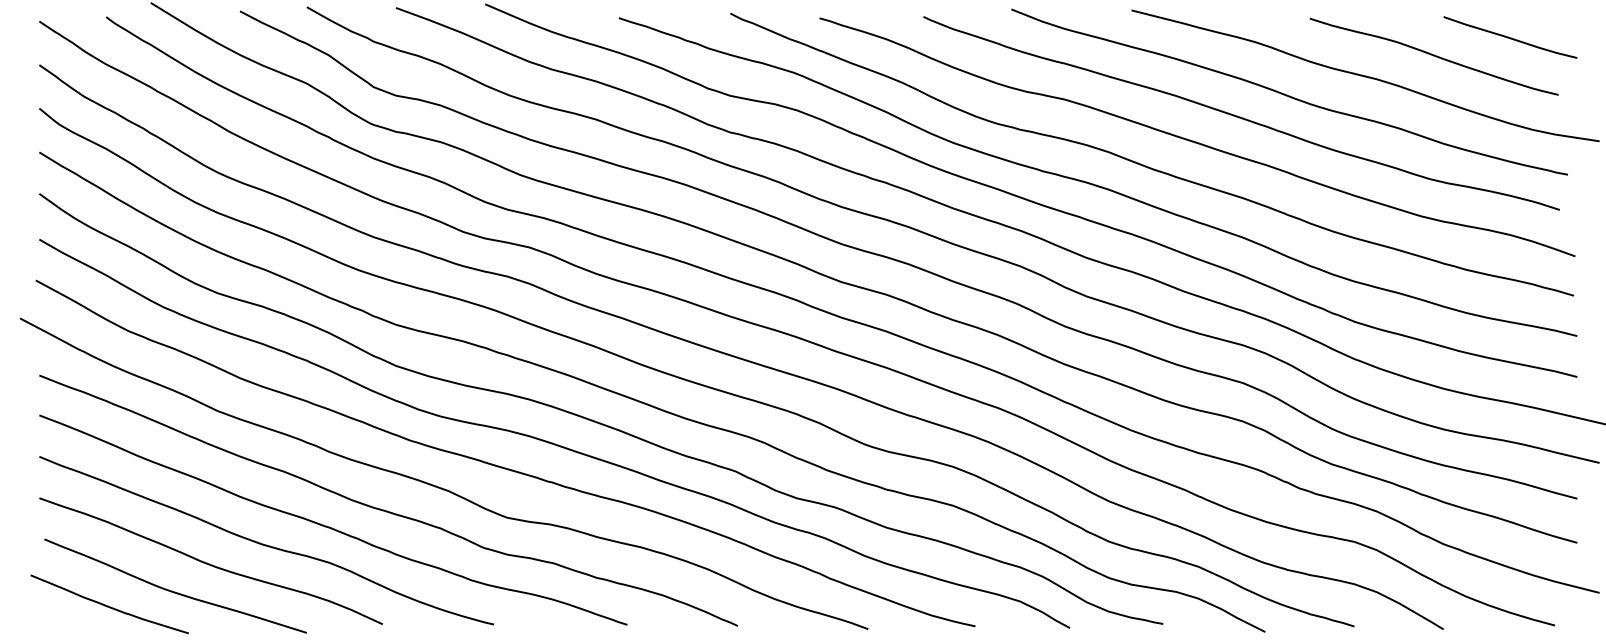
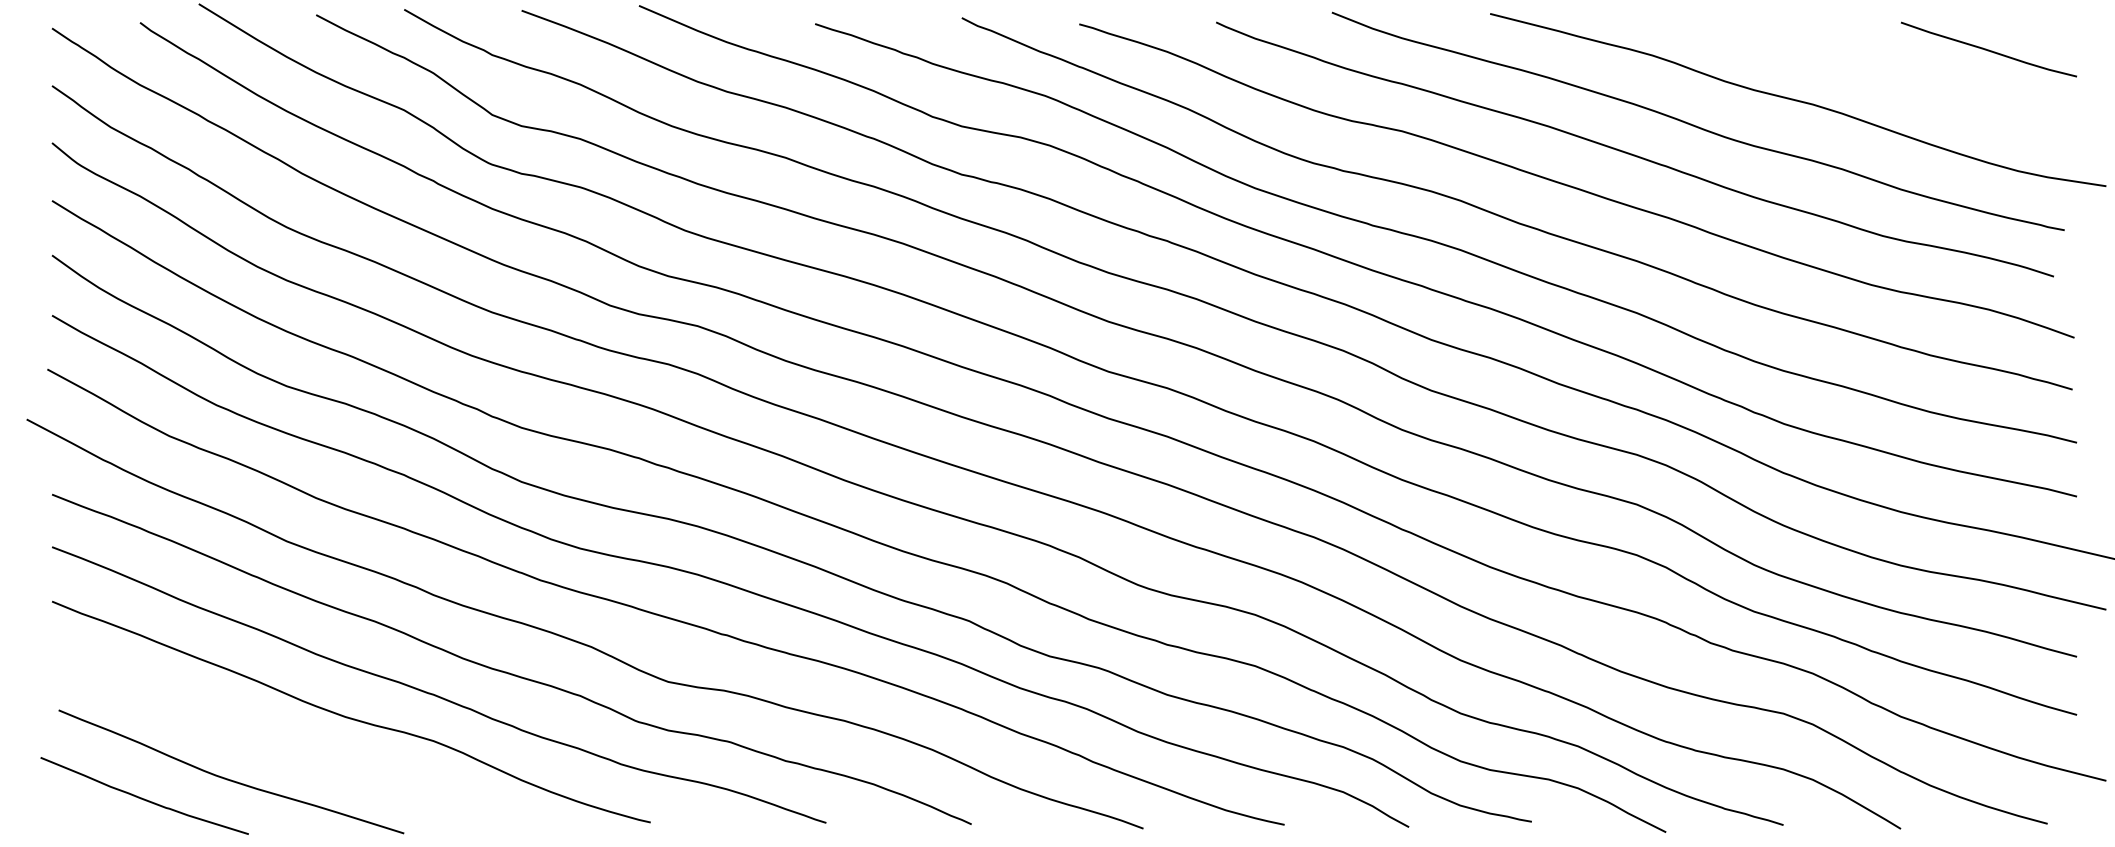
curve: (1434, 56) -> (1888, 74), removed
curve: (209, 563) -> (276, 742), removed

